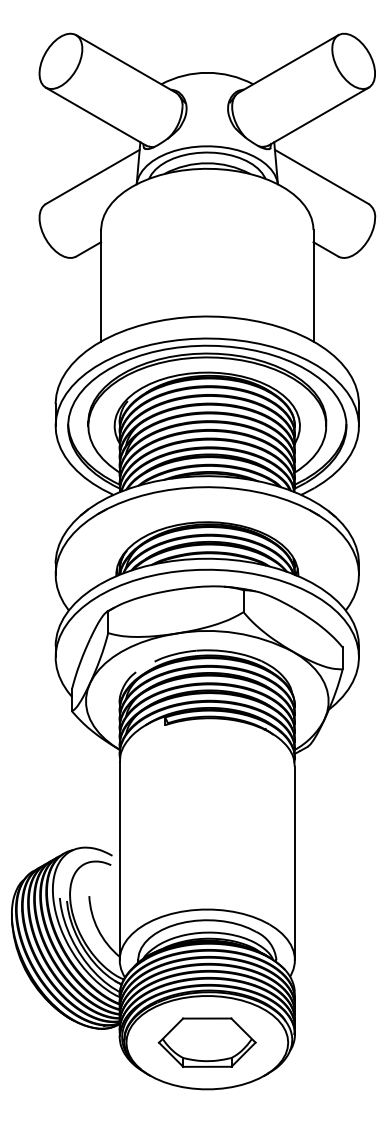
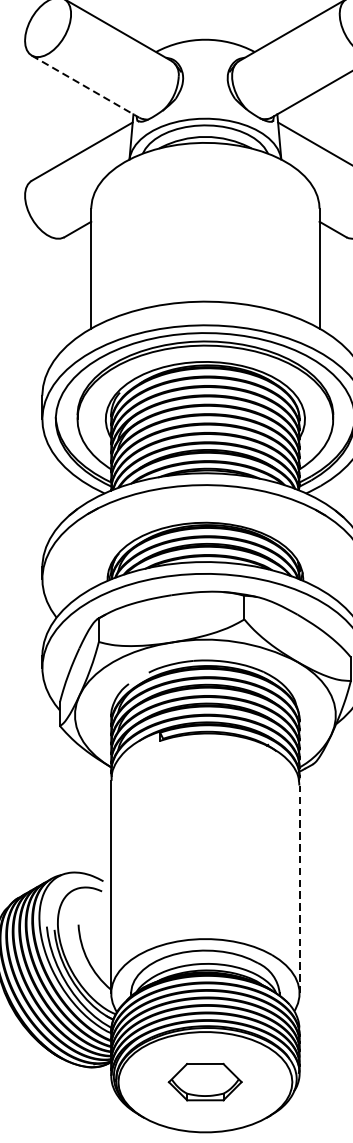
line: (95, 116) -> (85, 86), solid -> dashed
line: (294, 863) -> (299, 889), solid -> dashed
part: (206, 1042) -> (204, 1082), size x0.7

